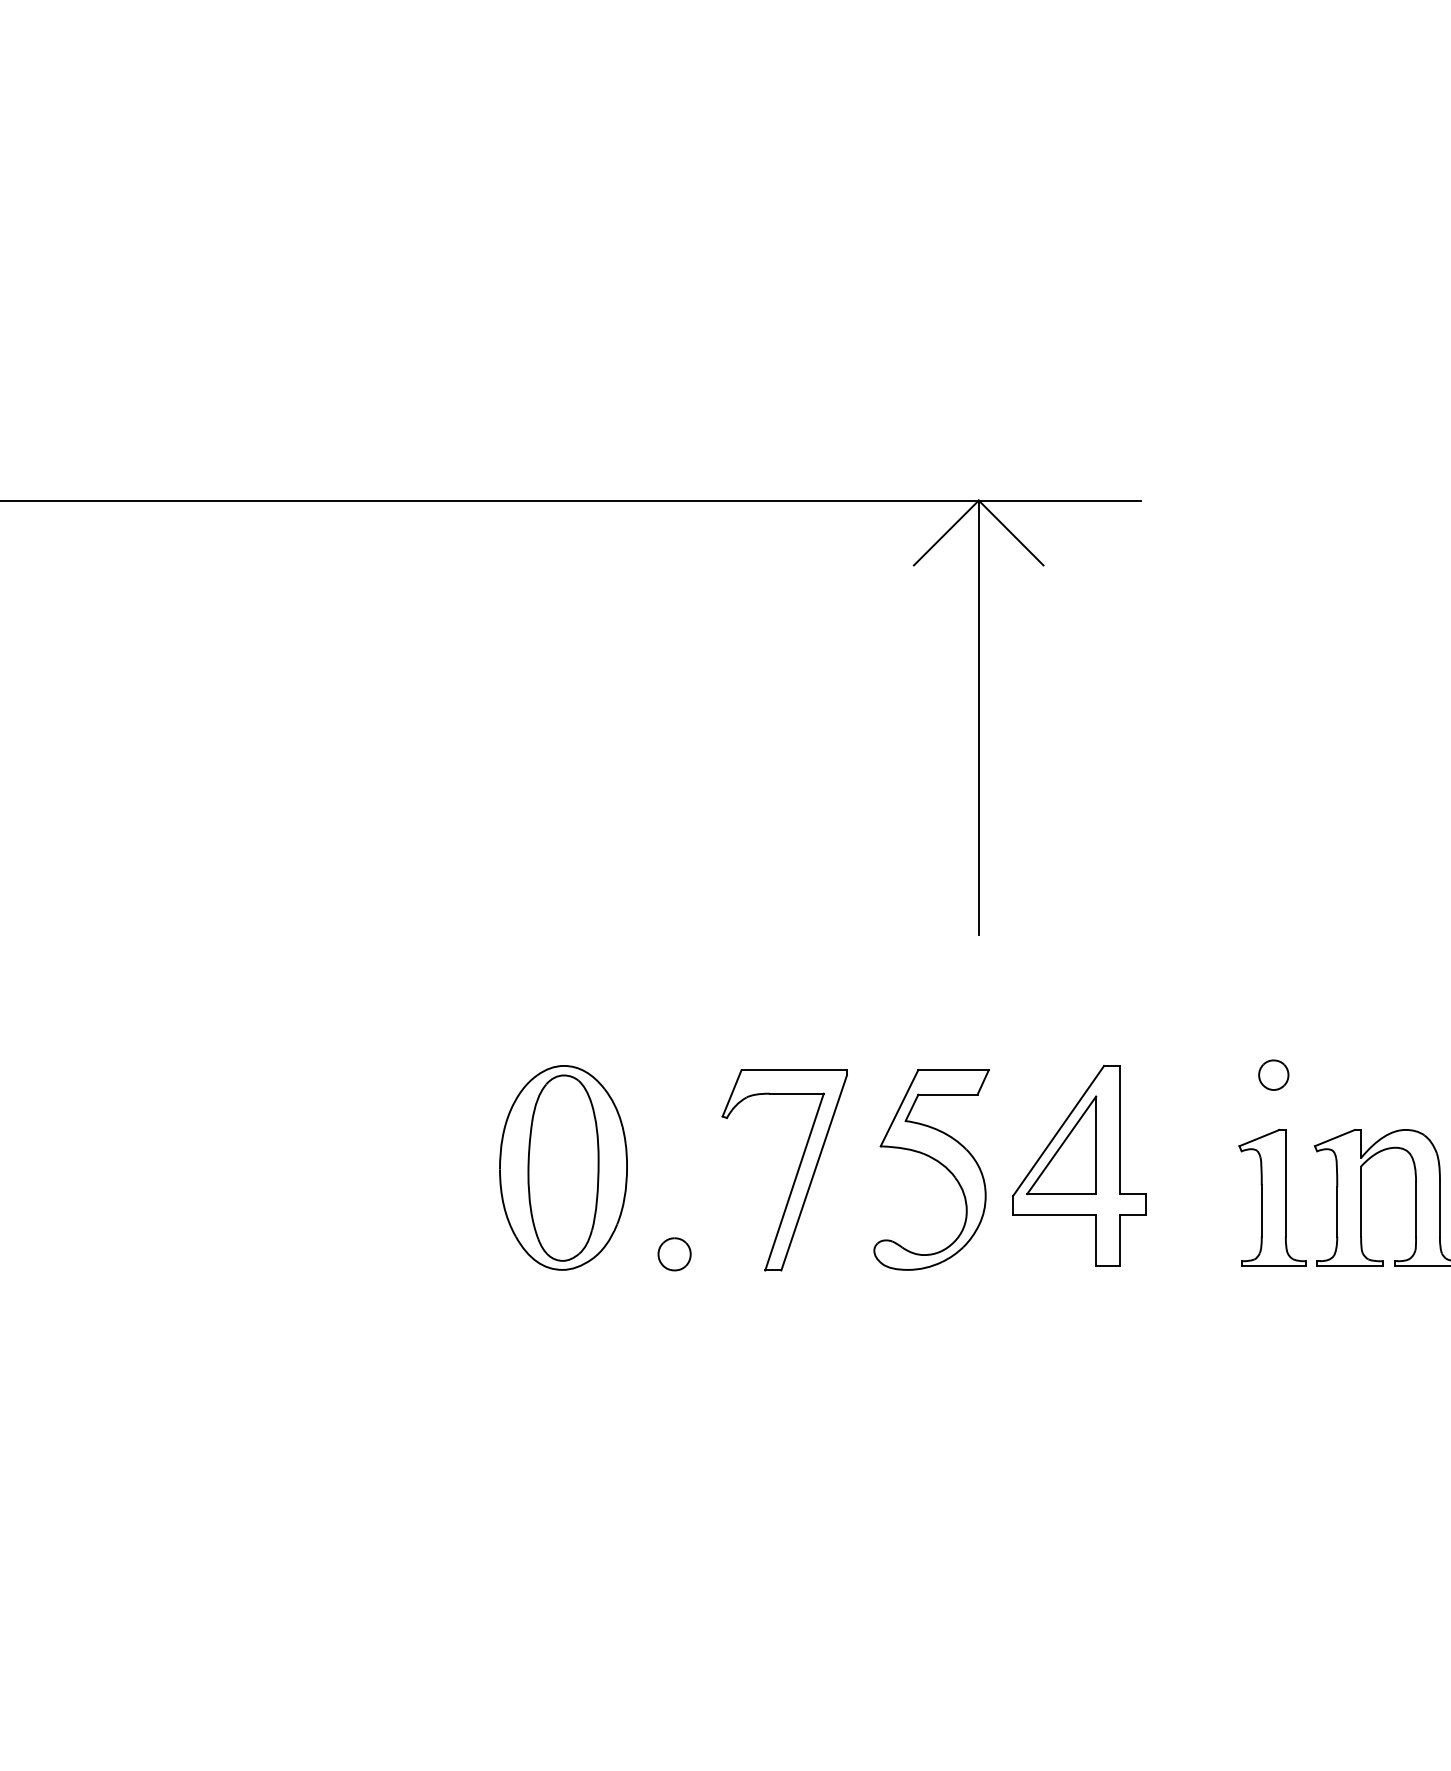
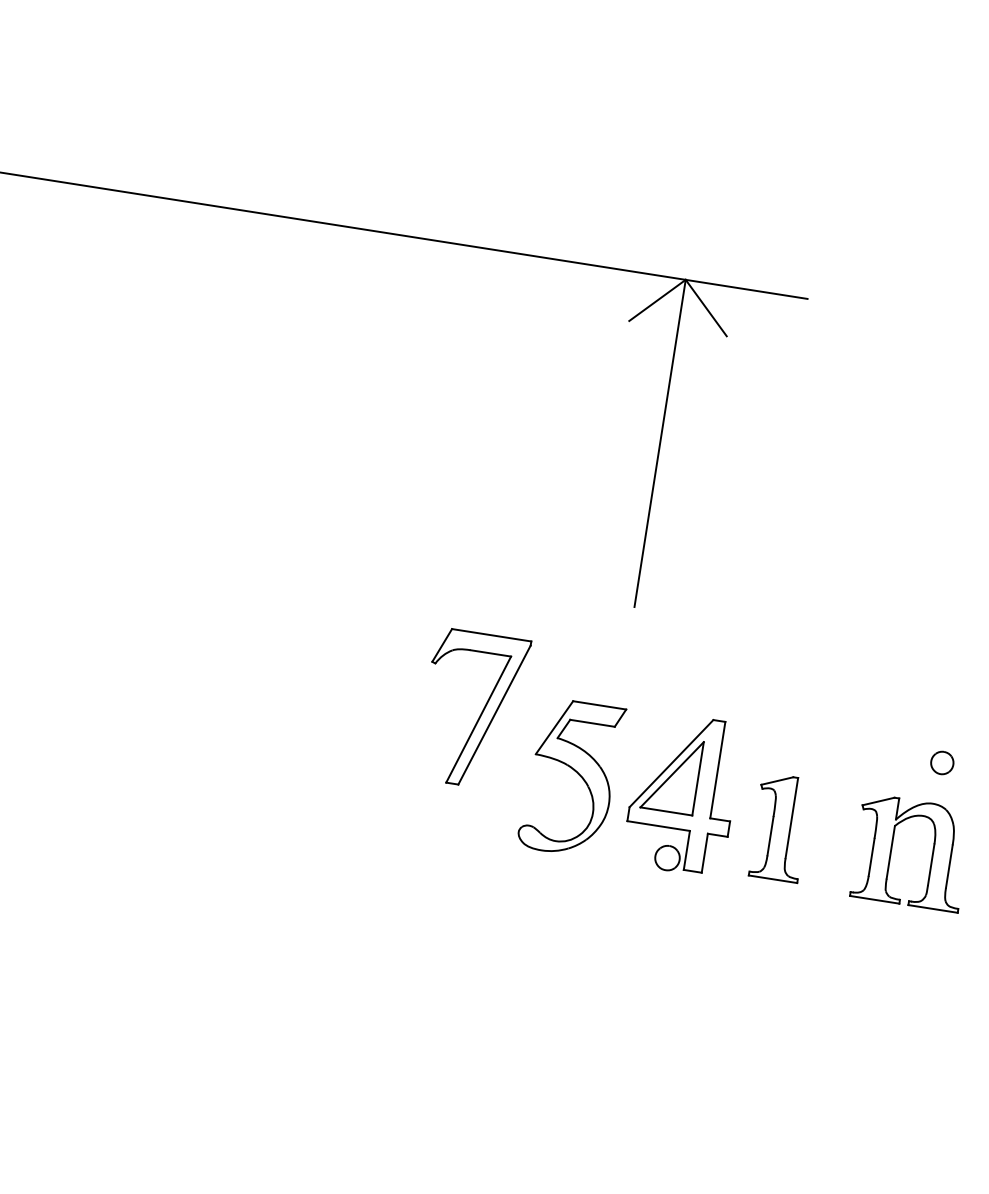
part: (1273, 1074) -> (942, 762), moved
part: (563, 1167) -> (294, 732), removed
part: (795, 1175) -> (480, 714), moved
part: (1272, 1197) -> (780, 827), moved
part: (674, 1254) -> (667, 858), moved

